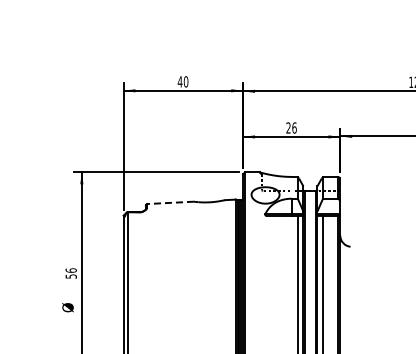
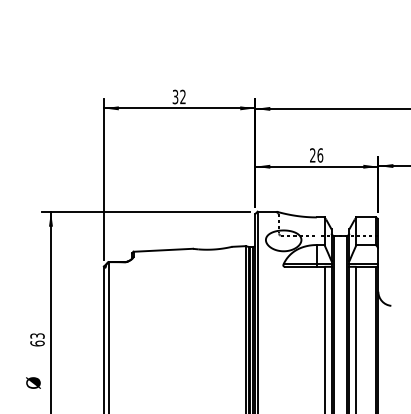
text: (182, 81) -> (178, 96), 40 -> 32
line: (170, 202) -> (163, 249), dashed -> solid
text: (70, 273) -> (36, 339), 56 -> 63

